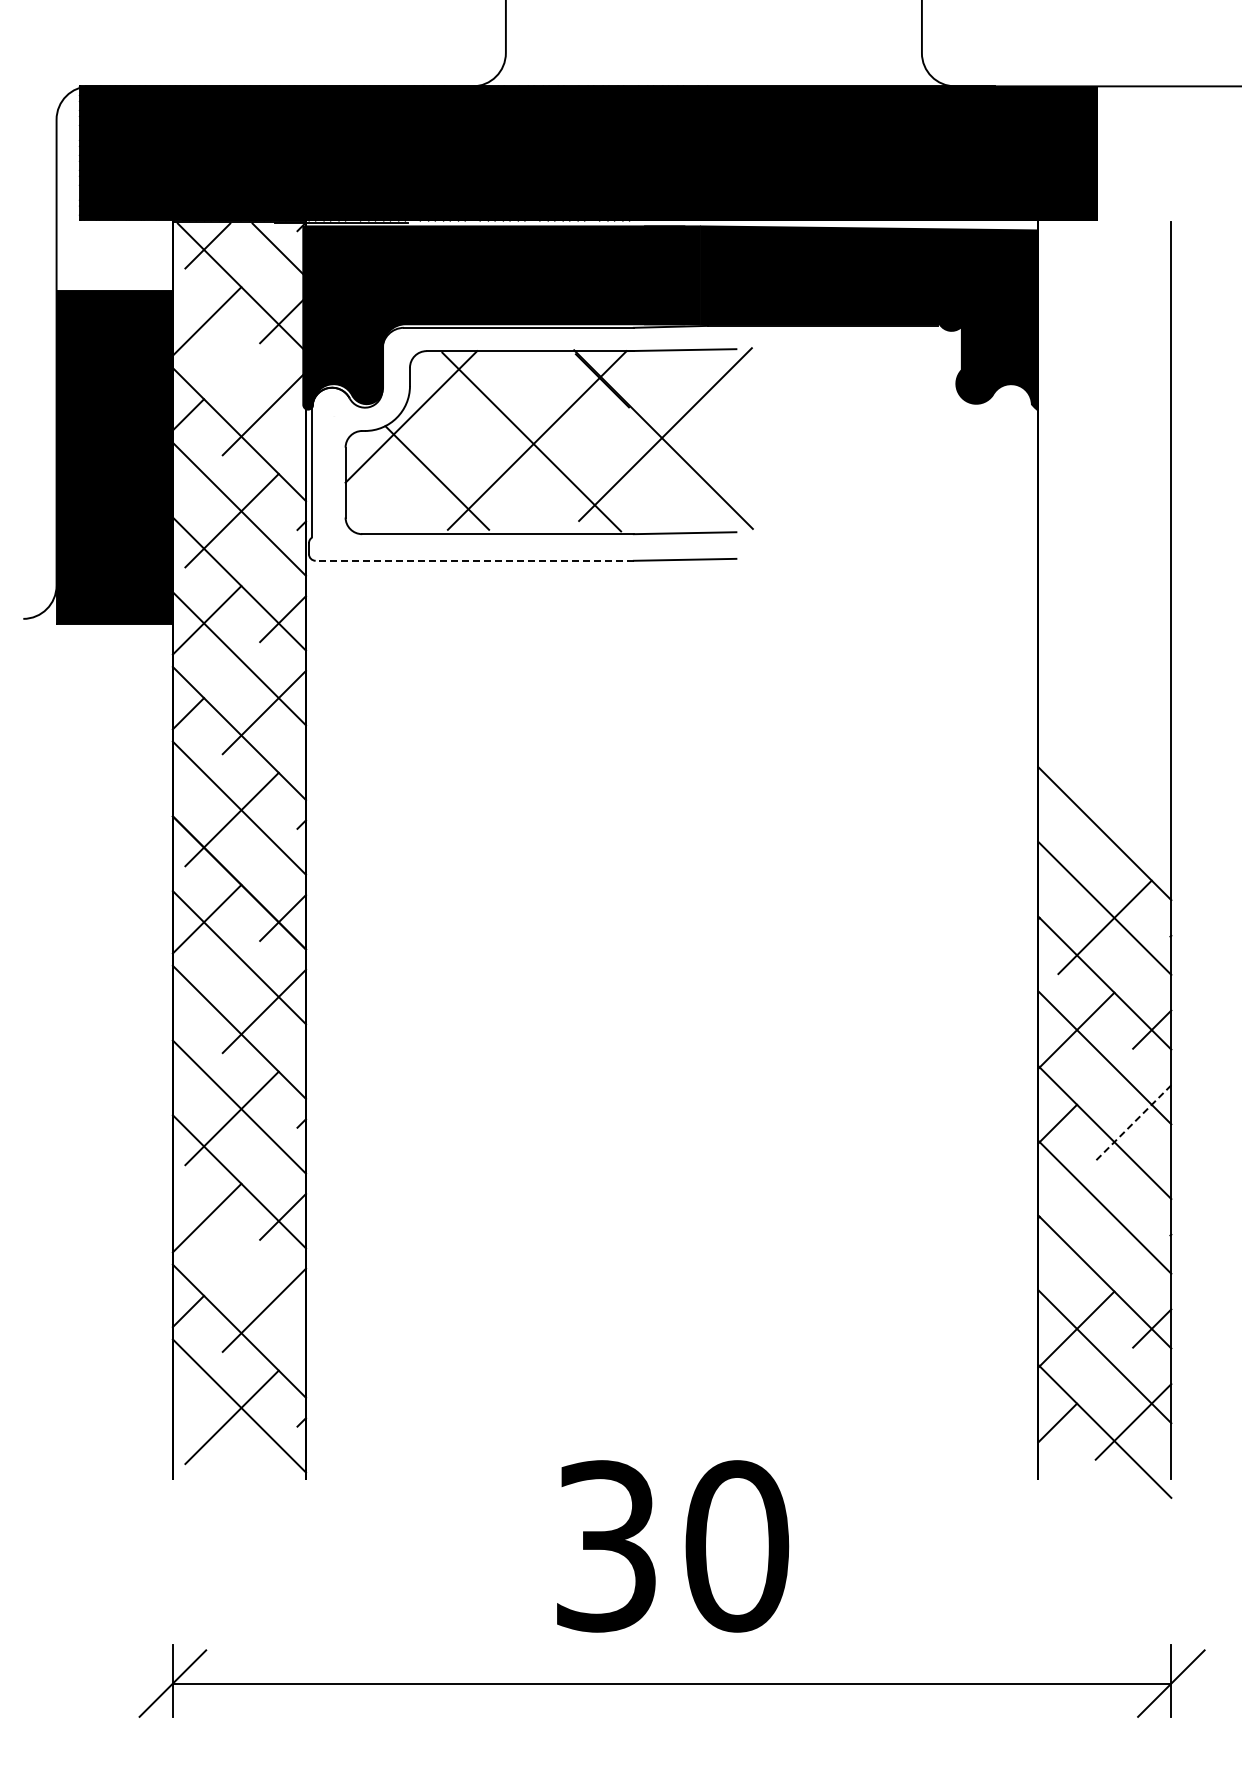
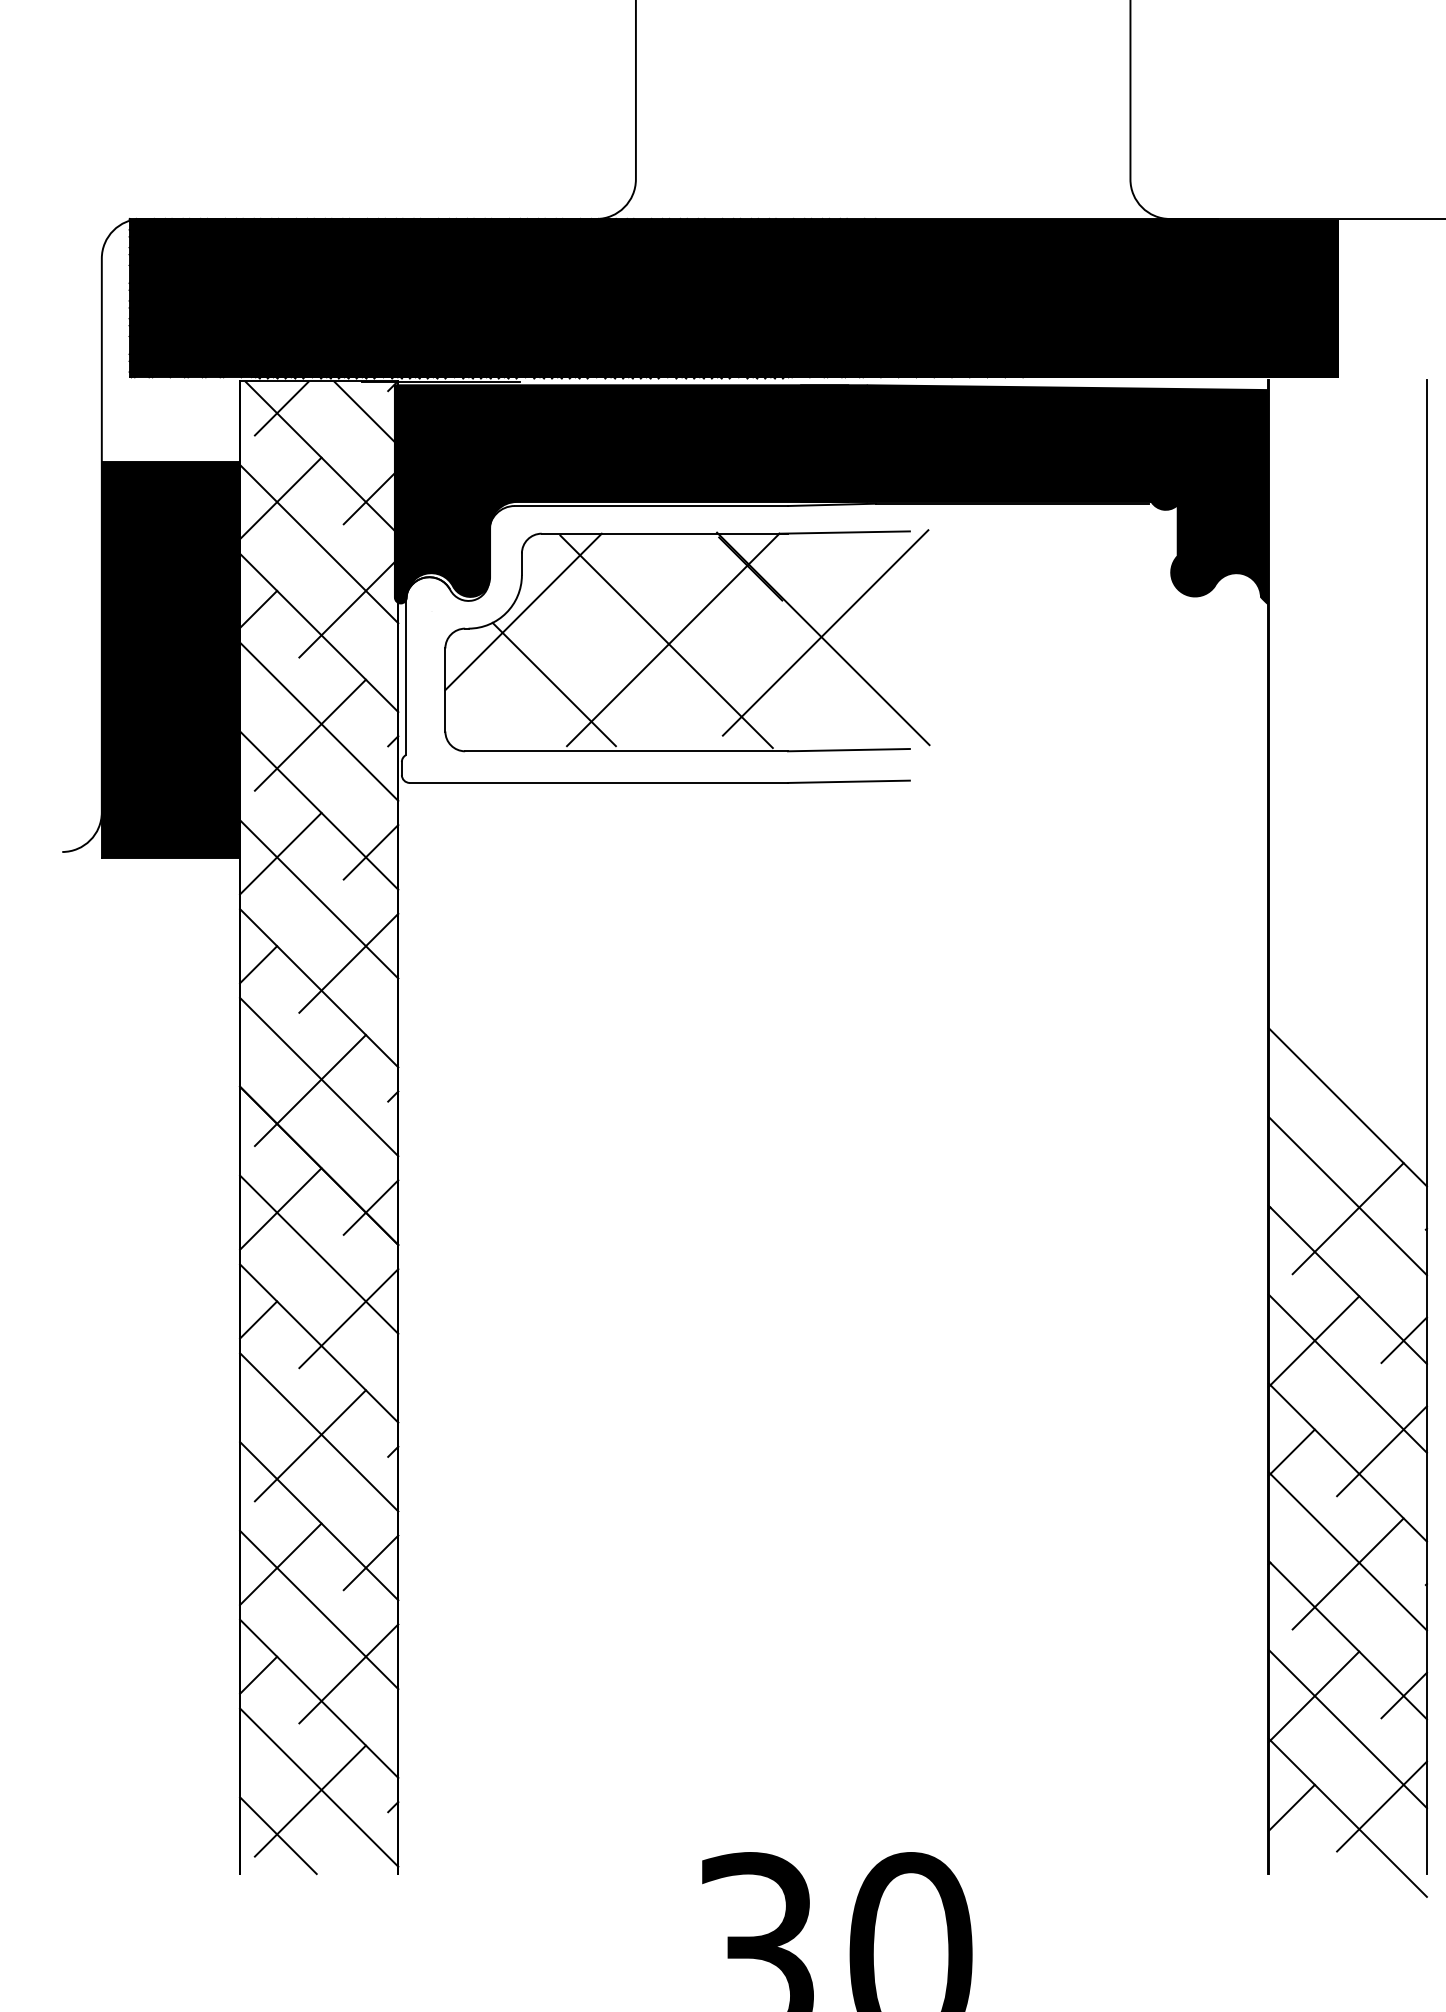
line: (239, 359) -> (319, 543), added
line: (474, 560) -> (598, 782), dashed -> solid
line: (188, 1012) -> (258, 1319), added
line: (1133, 1123) -> (1381, 1451), dashed -> solid
line: (1104, 1225) -> (1347, 1573), added
line: (239, 1256) -> (319, 1609), added
line: (204, 1446) -> (277, 1835), added

